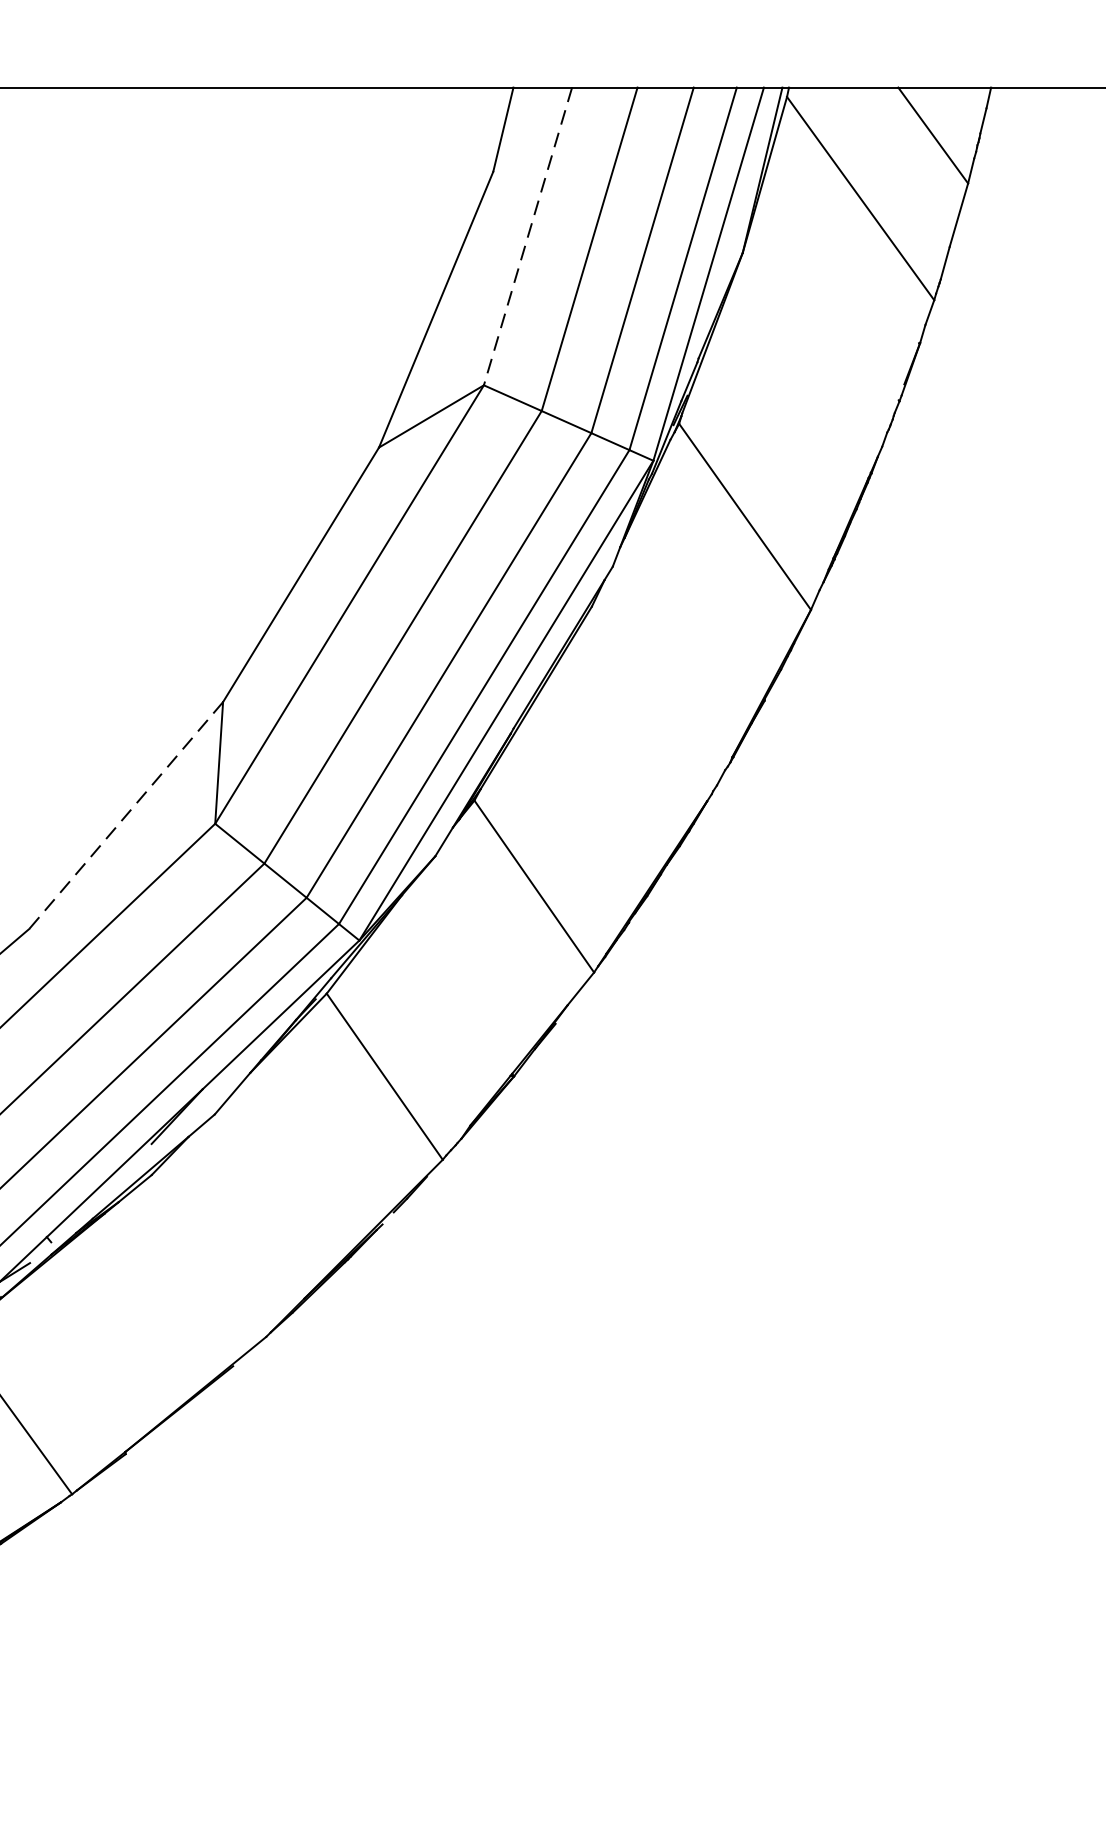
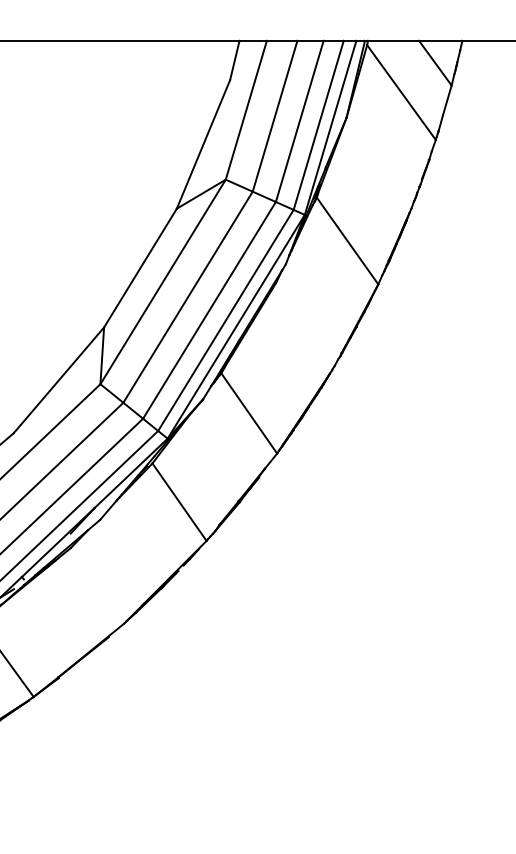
line: (528, 236) -> (246, 110), dashed -> solid
line: (125, 815) -> (58, 380), dashed -> solid

